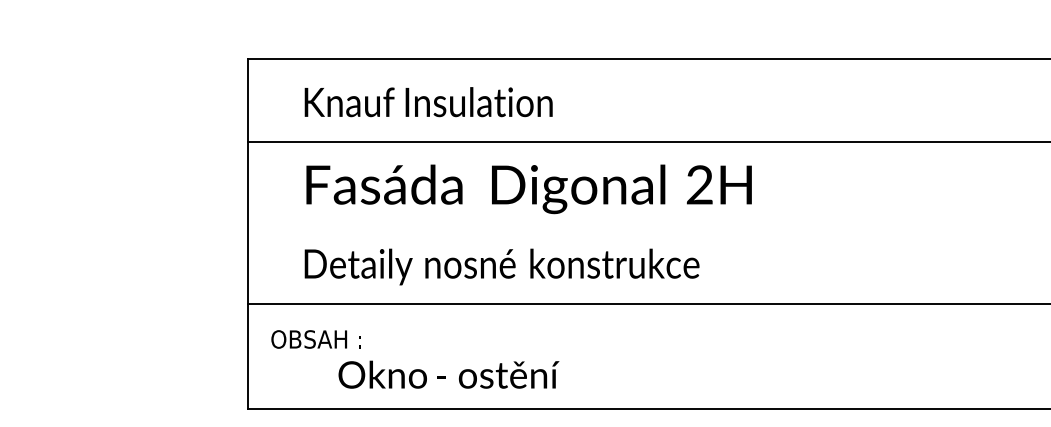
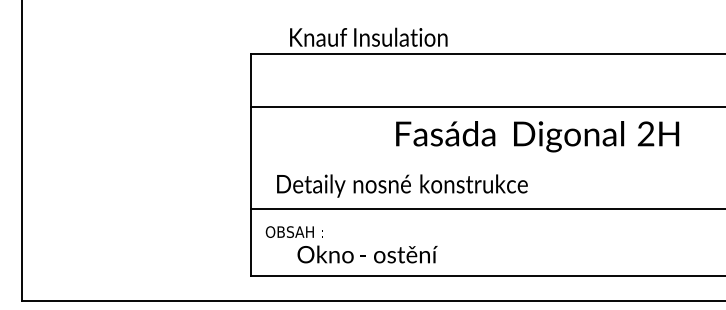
text: (428, 100) -> (368, 36), moved
text: (528, 188) -> (537, 136), moved
text: (502, 266) -> (402, 185), moved
text: (448, 374) -> (367, 254), moved

